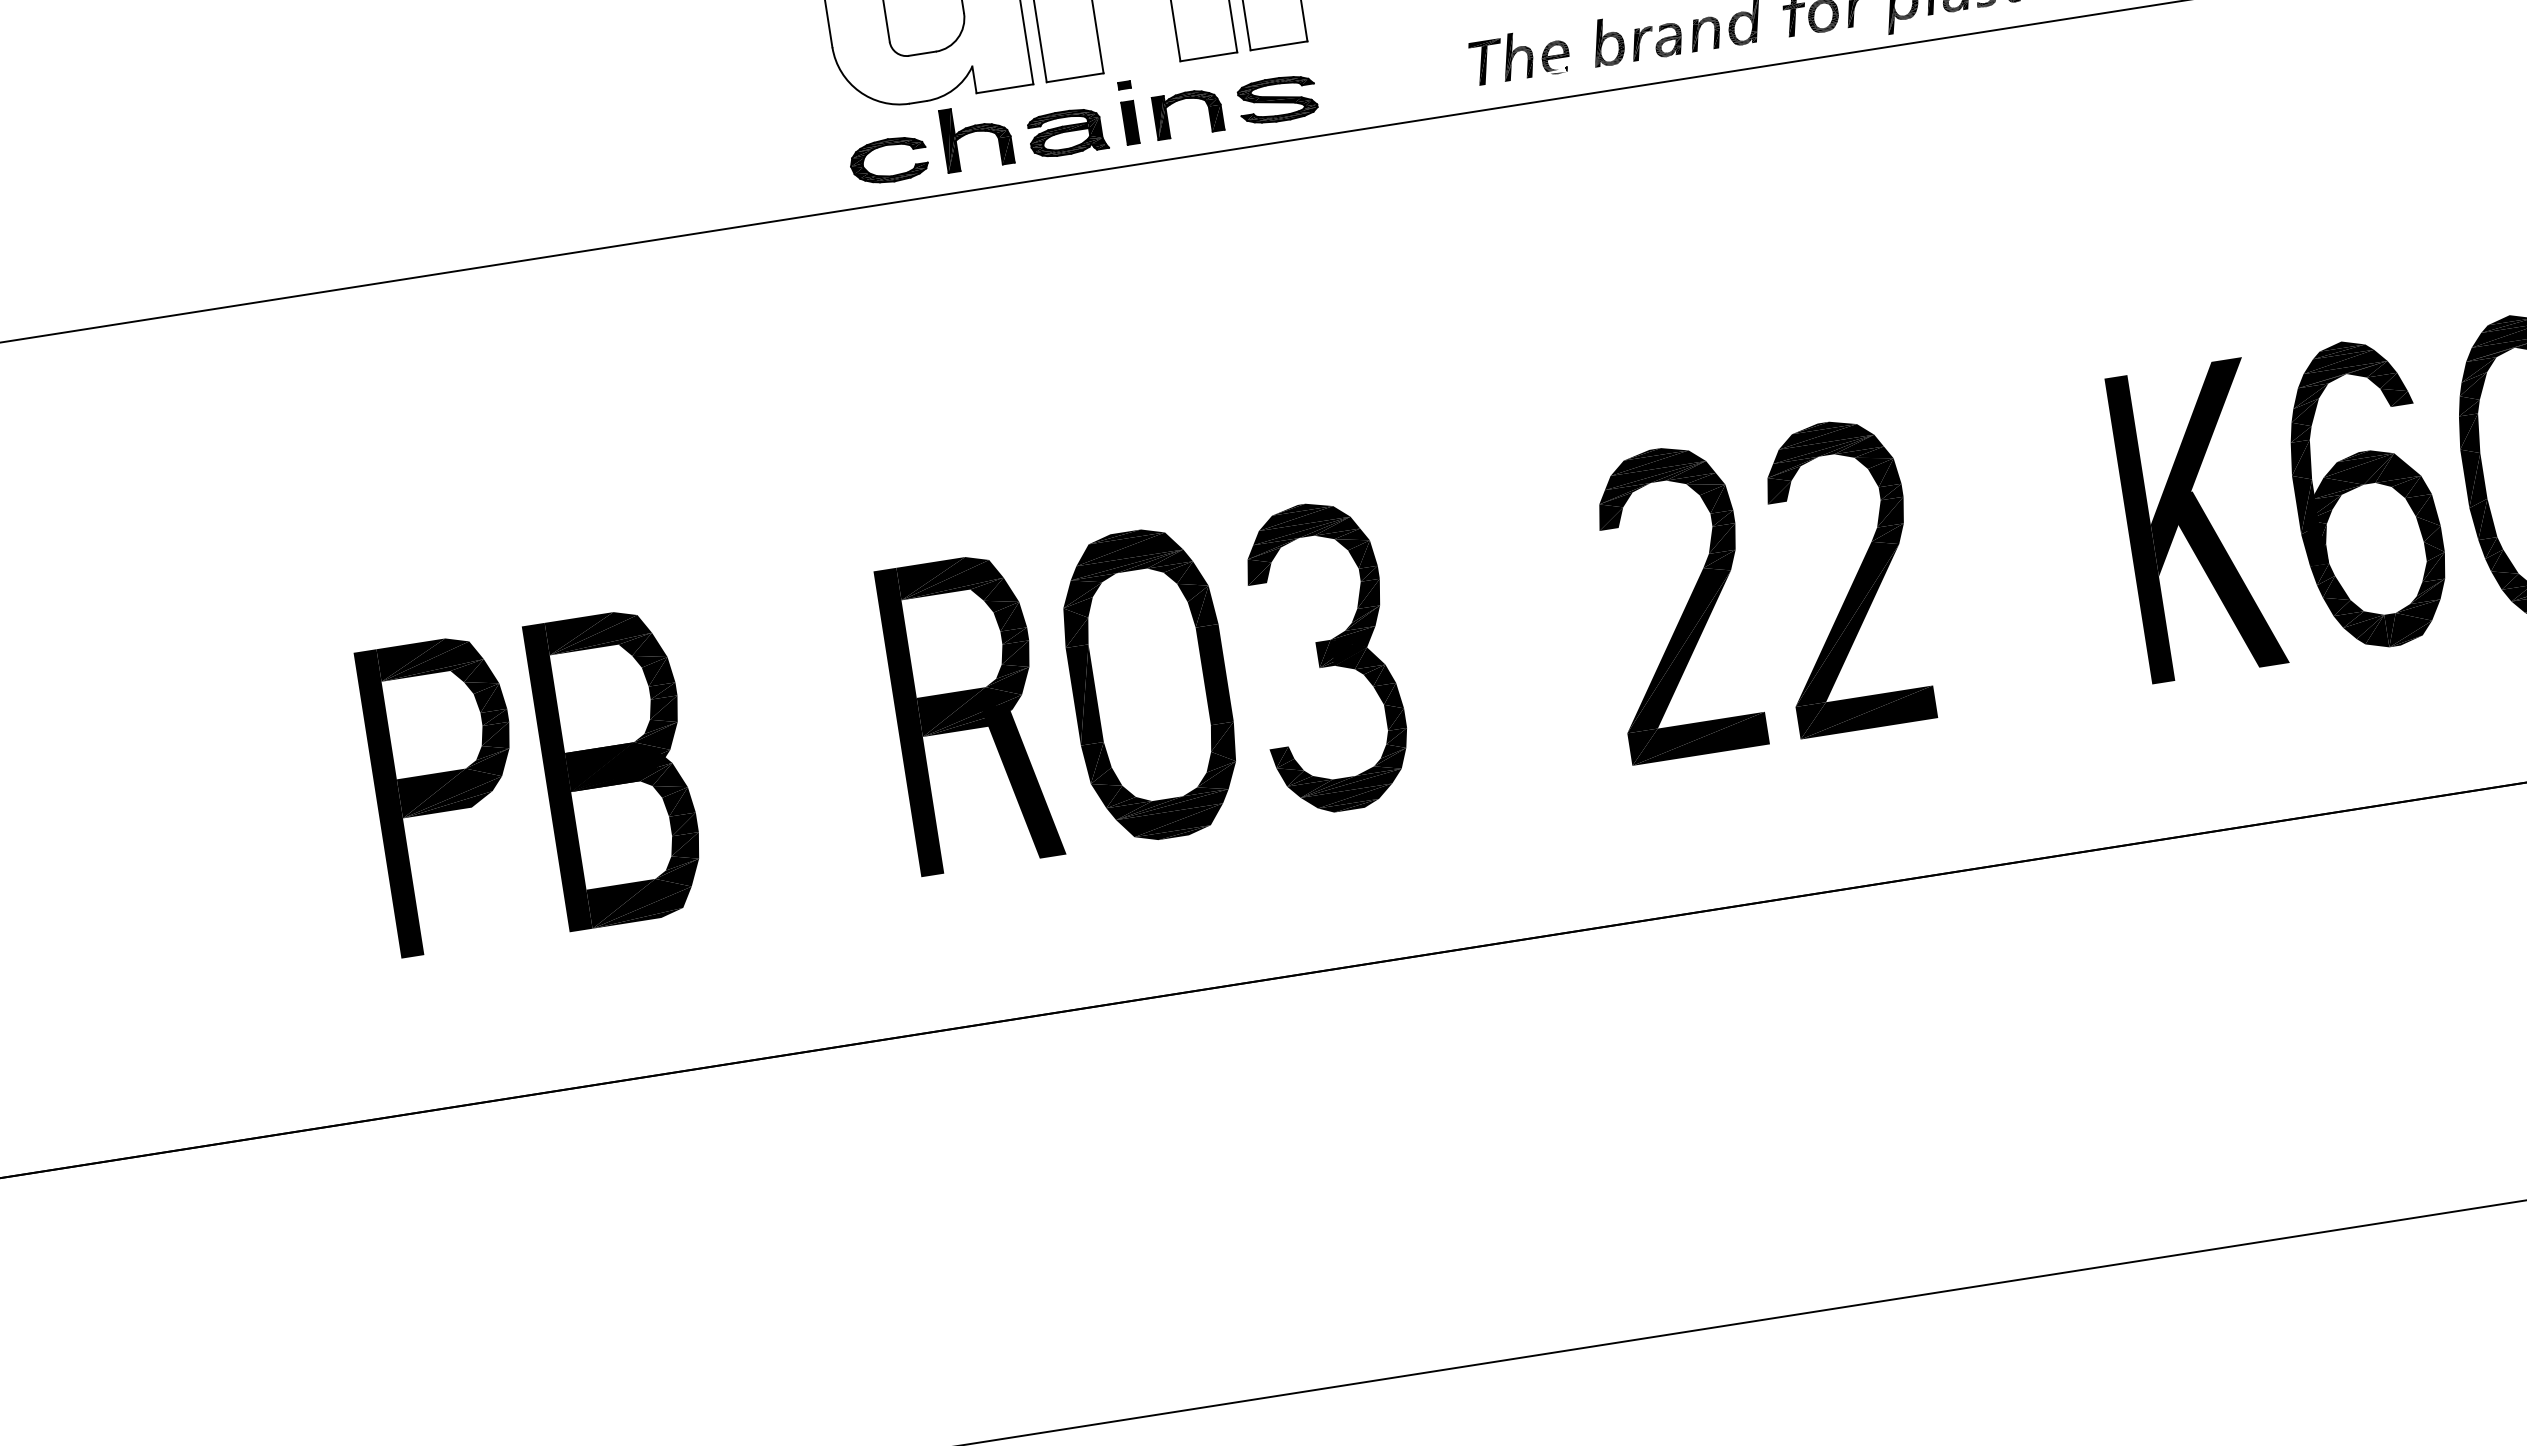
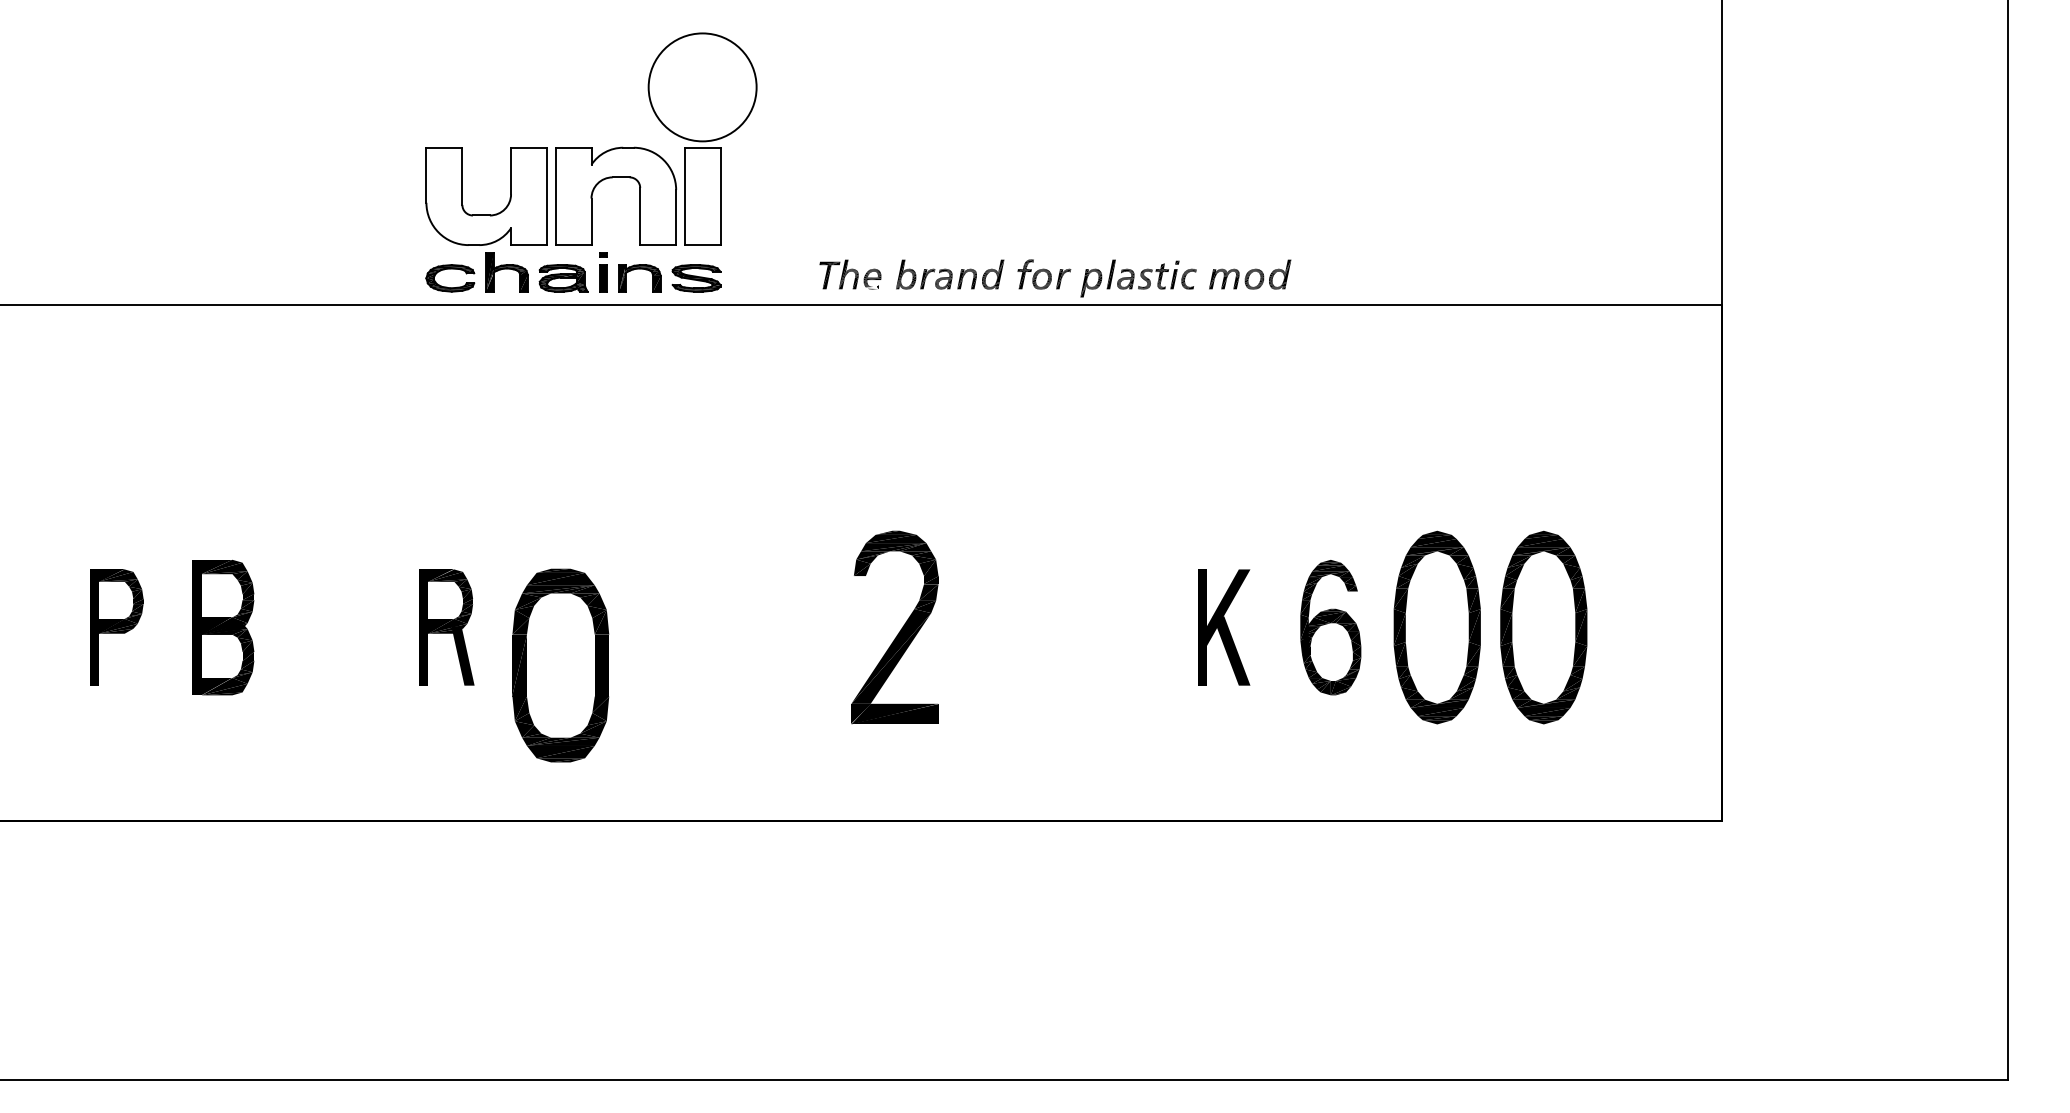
part: (2364, 494) -> (1330, 627), size x0.7
part: (2197, 520) -> (1224, 627), size x0.6
part: (1845, 575) -> (1001, 627), removed
part: (1324, 657) -> (671, 627), removed
part: (1149, 684) -> (560, 665), moved
part: (969, 712) -> (446, 627), size x0.6
part: (615, 768) -> (222, 627), size x0.7
part: (448, 794) -> (116, 627), size x0.6

